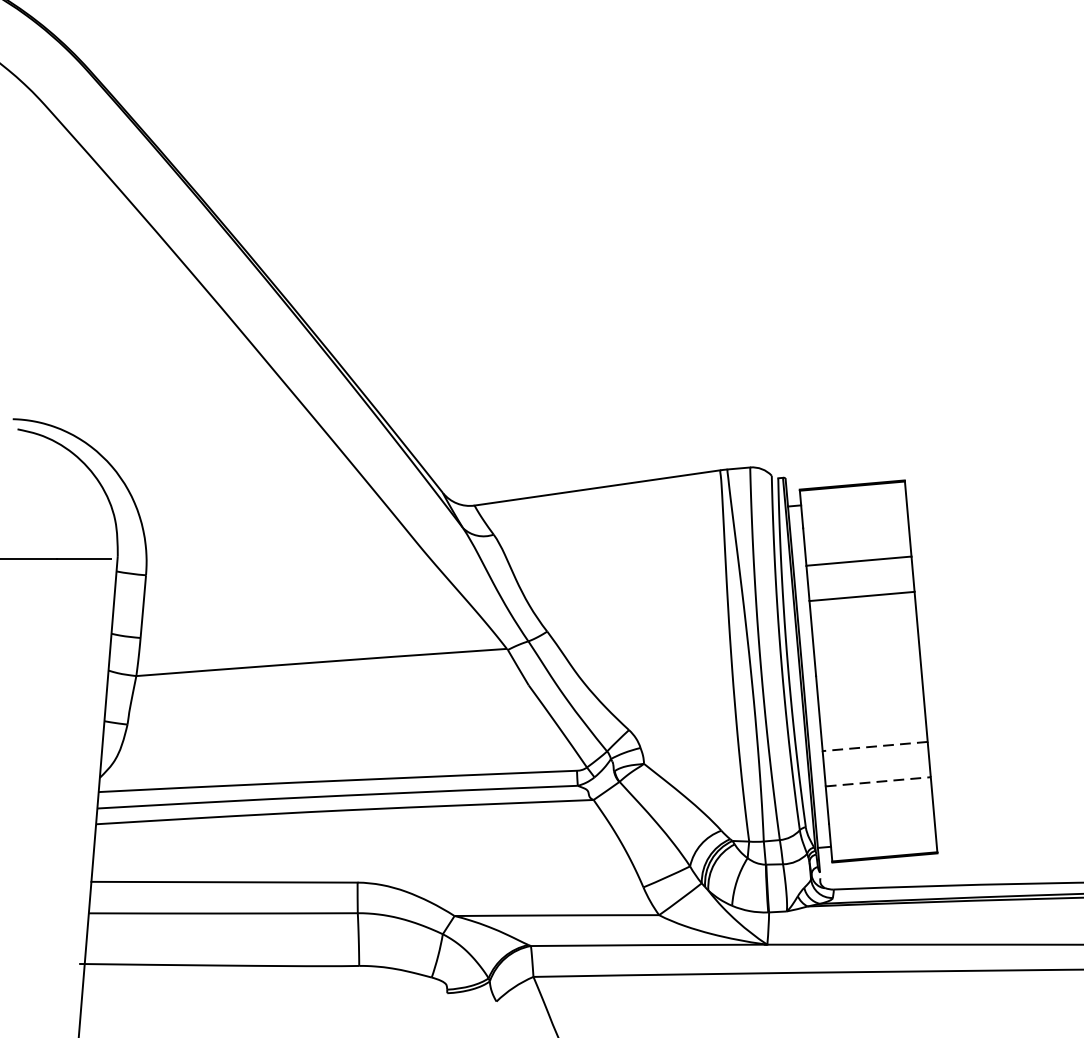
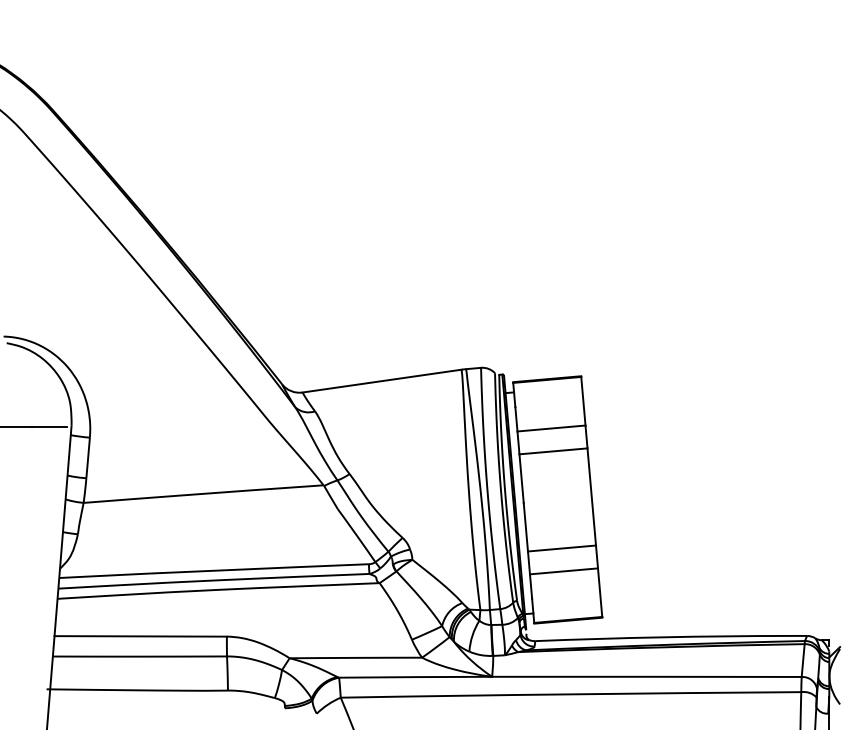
line: (874, 746) -> (561, 548), dashed -> solid
line: (879, 782) -> (564, 571), dashed -> solid

